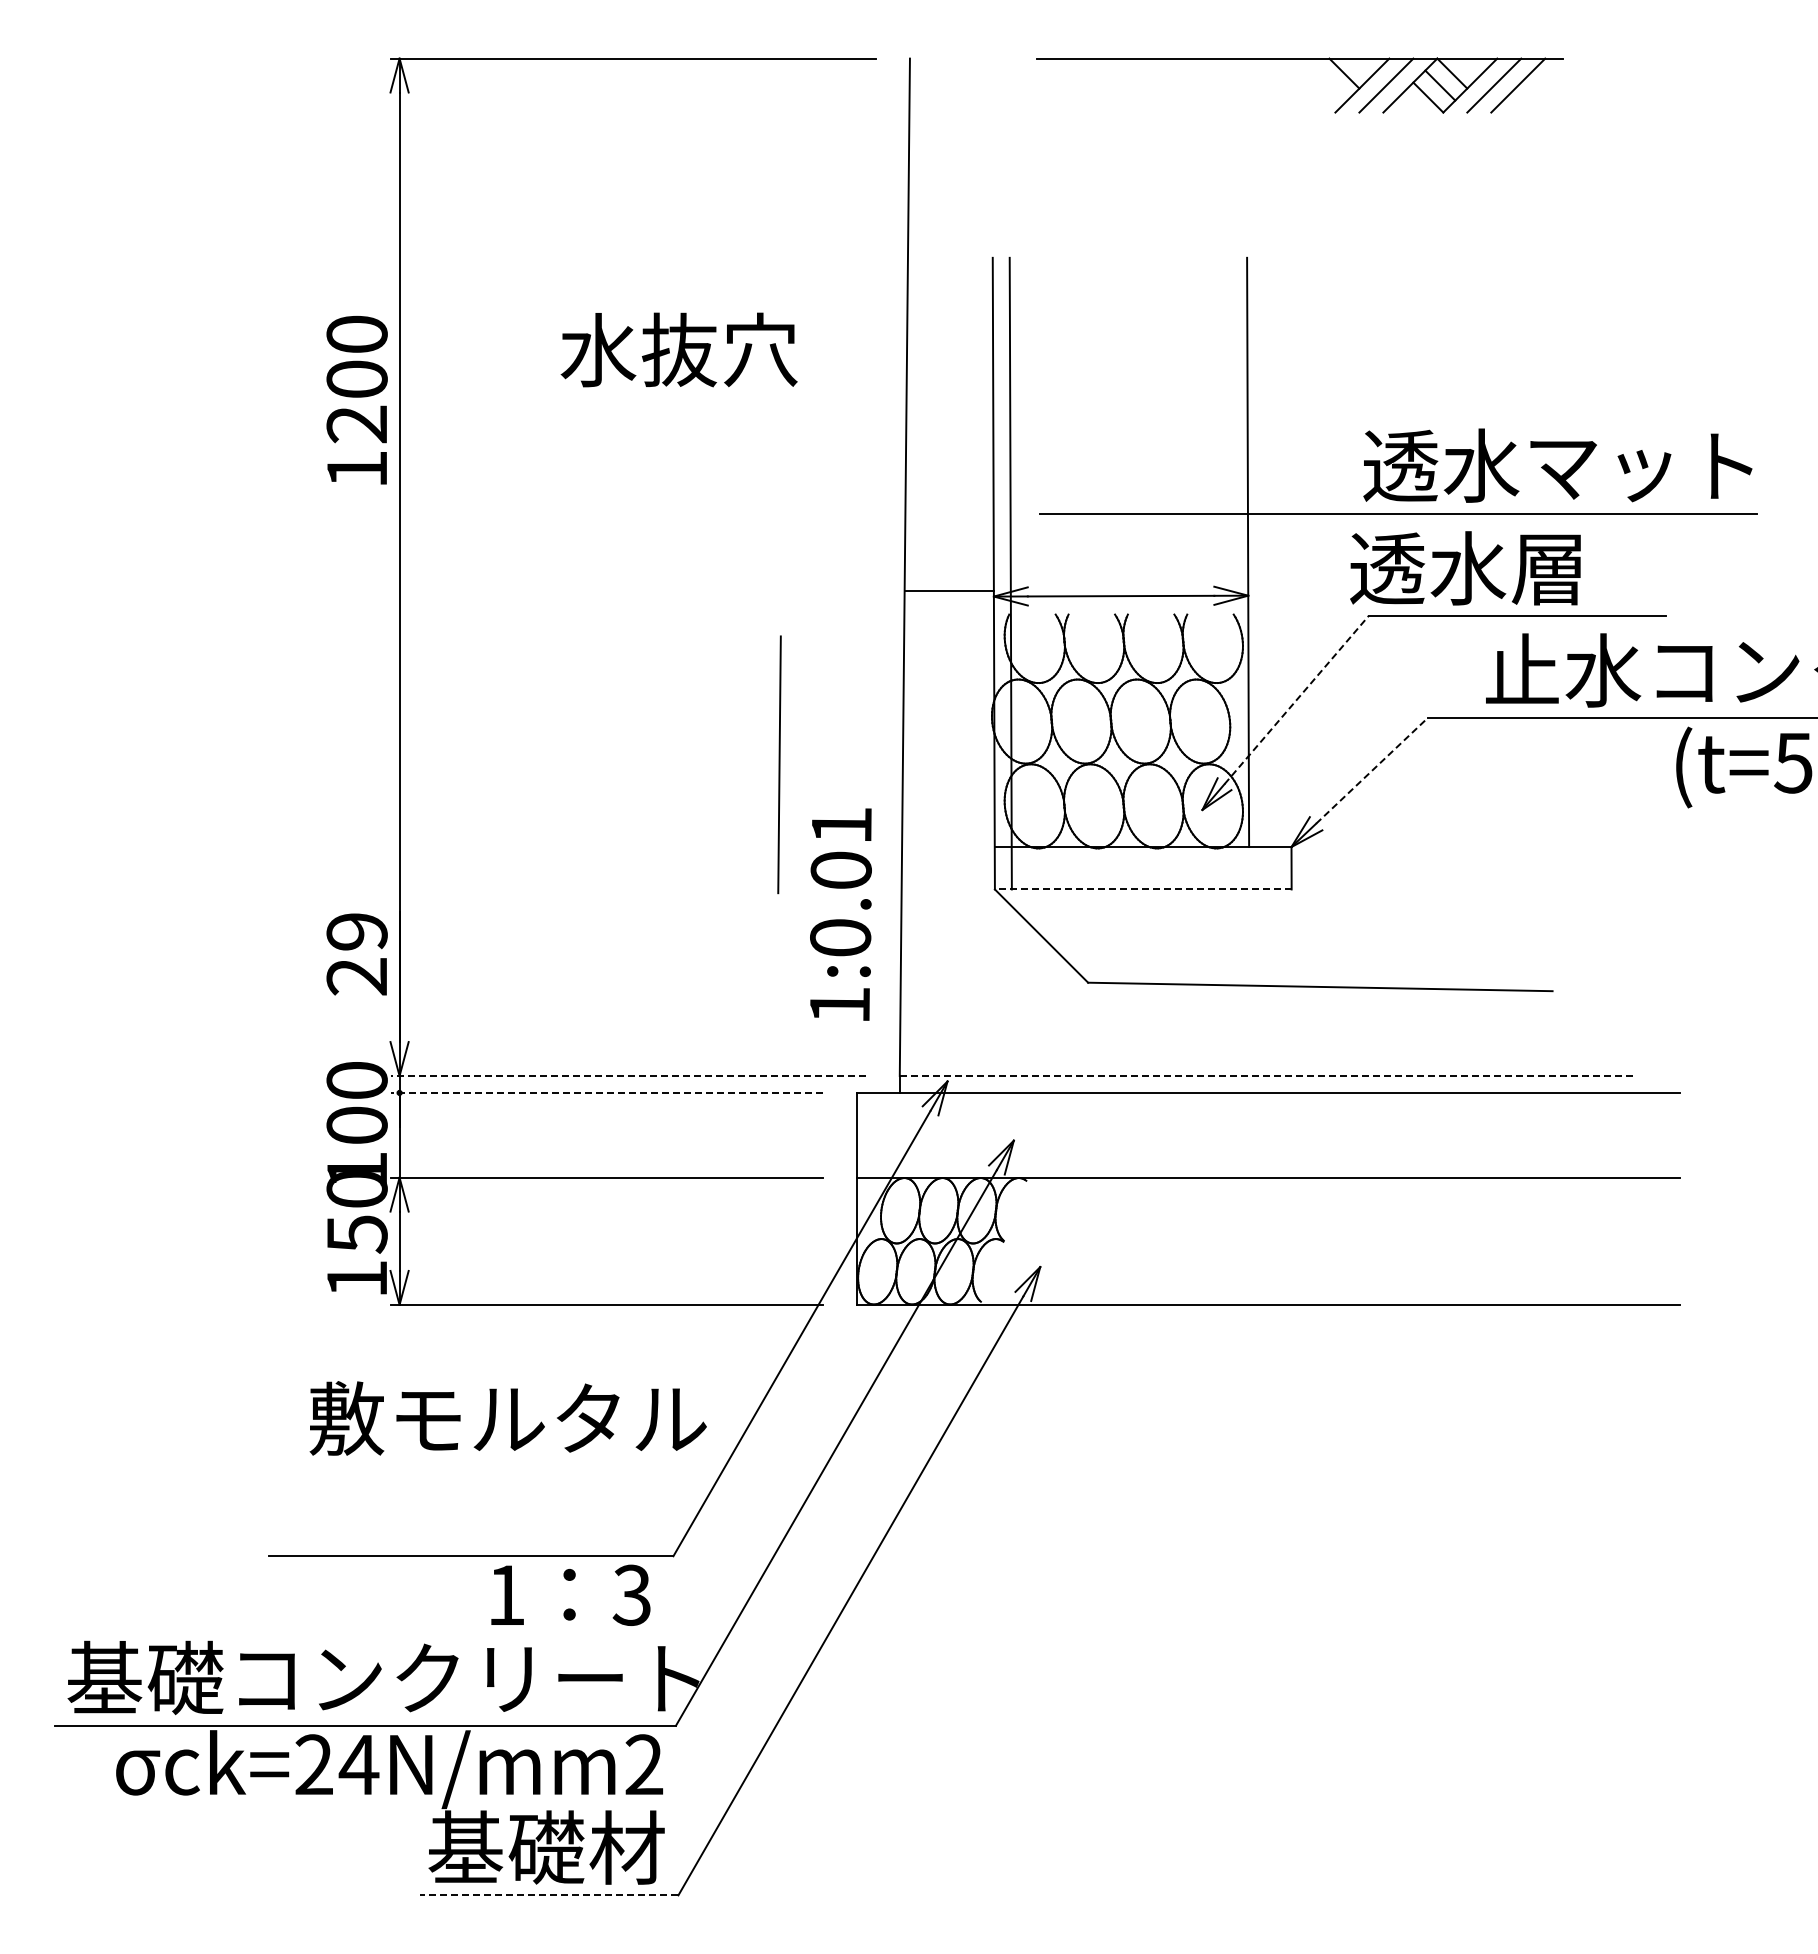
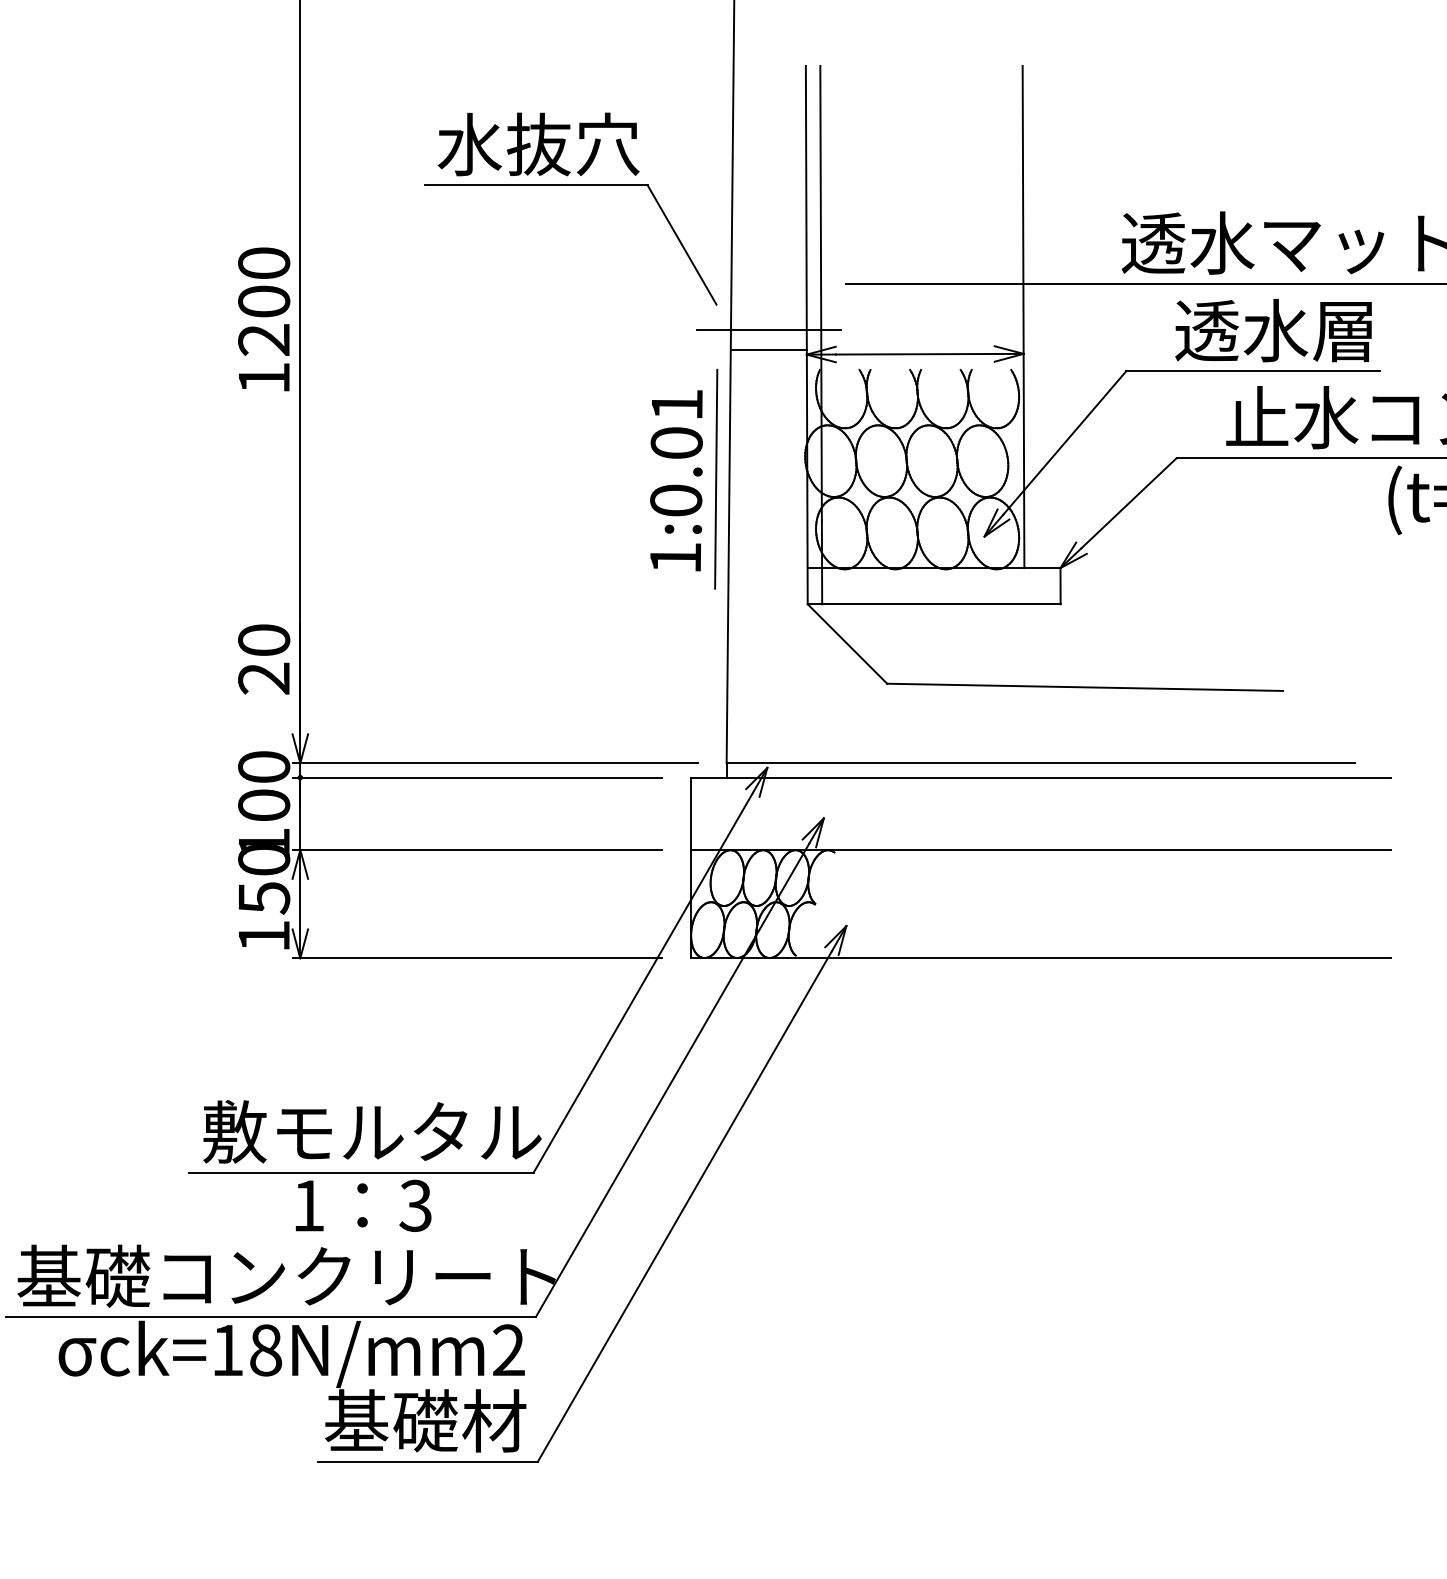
part: (716, 398) -> (570, 185), added
text: (356, 400) -> (263, 319), moved
line: (949, 567) -> (769, 329), added
text: (1465, 568) -> (1273, 330), moved
line: (1296, 700) -> (1064, 443), dashed -> solid
line: (779, 764) -> (716, 479), moved
line: (1371, 770) -> (1128, 502), dashed -> solid
line: (1142, 889) -> (933, 604), dashed -> solid
text: (840, 914) -> (676, 480), moved
text: (356, 931) -> (263, 640), 29 -> 20
line: (628, 1075) -> (495, 762), dashed -> solid
line: (1268, 1075) -> (1040, 762), dashed -> solid
line: (606, 1092) -> (476, 777), dashed -> solid
text: (507, 1418) -> (371, 1131), moved
text: (570, 1594) -> (363, 1205), moved
text: (337, 1764) -> (247, 1350), ck=24N/mm2 -> ck=18N/mm2
line: (548, 1895) -> (427, 1461), dashed -> solid

